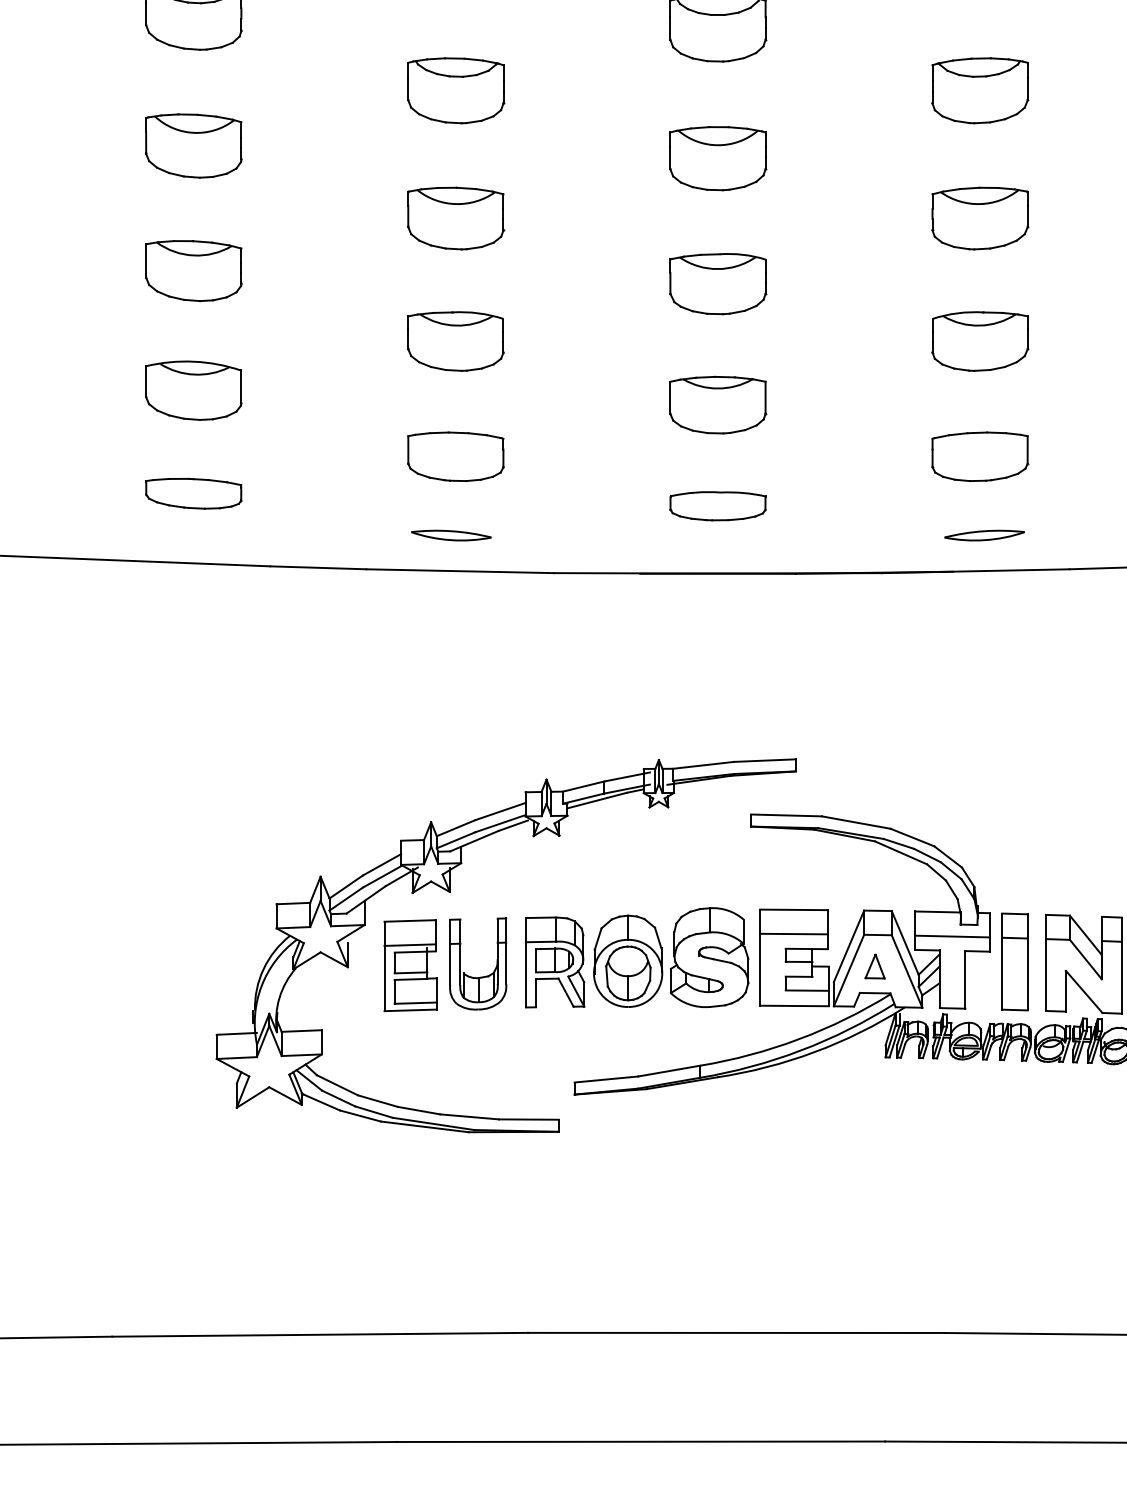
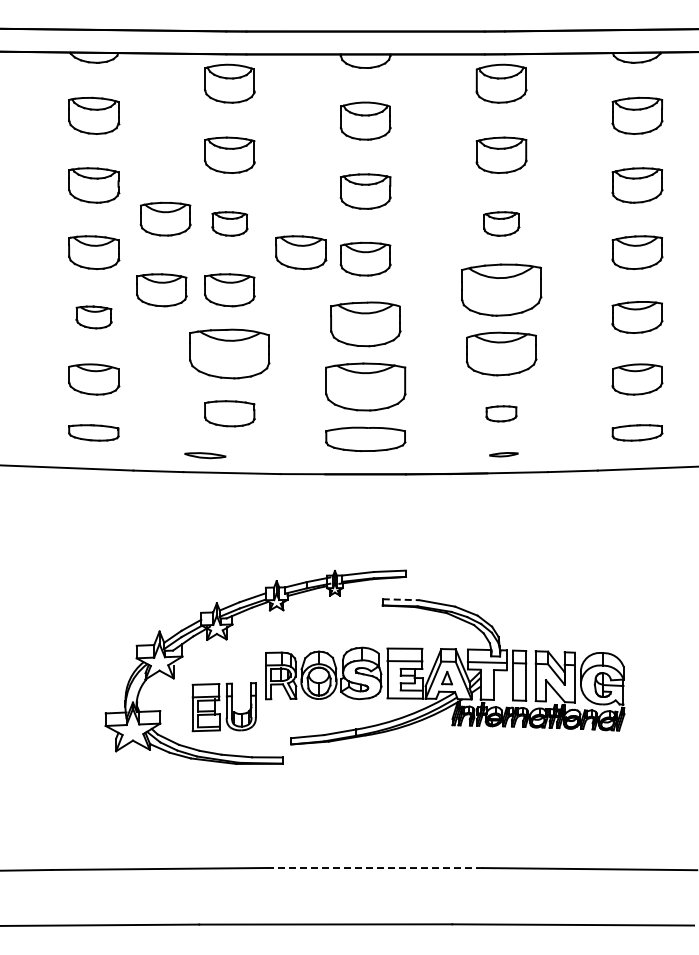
part: (332, 80) -> (165, 218), added
part: (455, 89) -> (229, 223), size x0.7
part: (980, 89) -> (501, 223), size x0.7
part: (594, 145) -> (301, 252), added
part: (324, 218) -> (161, 290), added
part: (980, 218) -> (501, 290), size x1.6
part: (195, 271) -> (94, 317), size x0.7
part: (717, 282) -> (365, 323), size x1.4
part: (455, 340) -> (229, 353), size x1.6
part: (980, 340) -> (501, 353), size x1.4
part: (717, 404) -> (365, 386), size x1.6
part: (980, 456) -> (501, 413), size x0.6
part: (717, 506) -> (365, 439), size x1.6
part: (451, 535) -> (205, 455), moved
part: (983, 535) -> (503, 454), size x0.7
line: (787, 814) -> (401, 599), solid -> dashed
part: (443, 965) -> (223, 707), moved
line: (737, 1333) -> (375, 868), solid -> dashed

